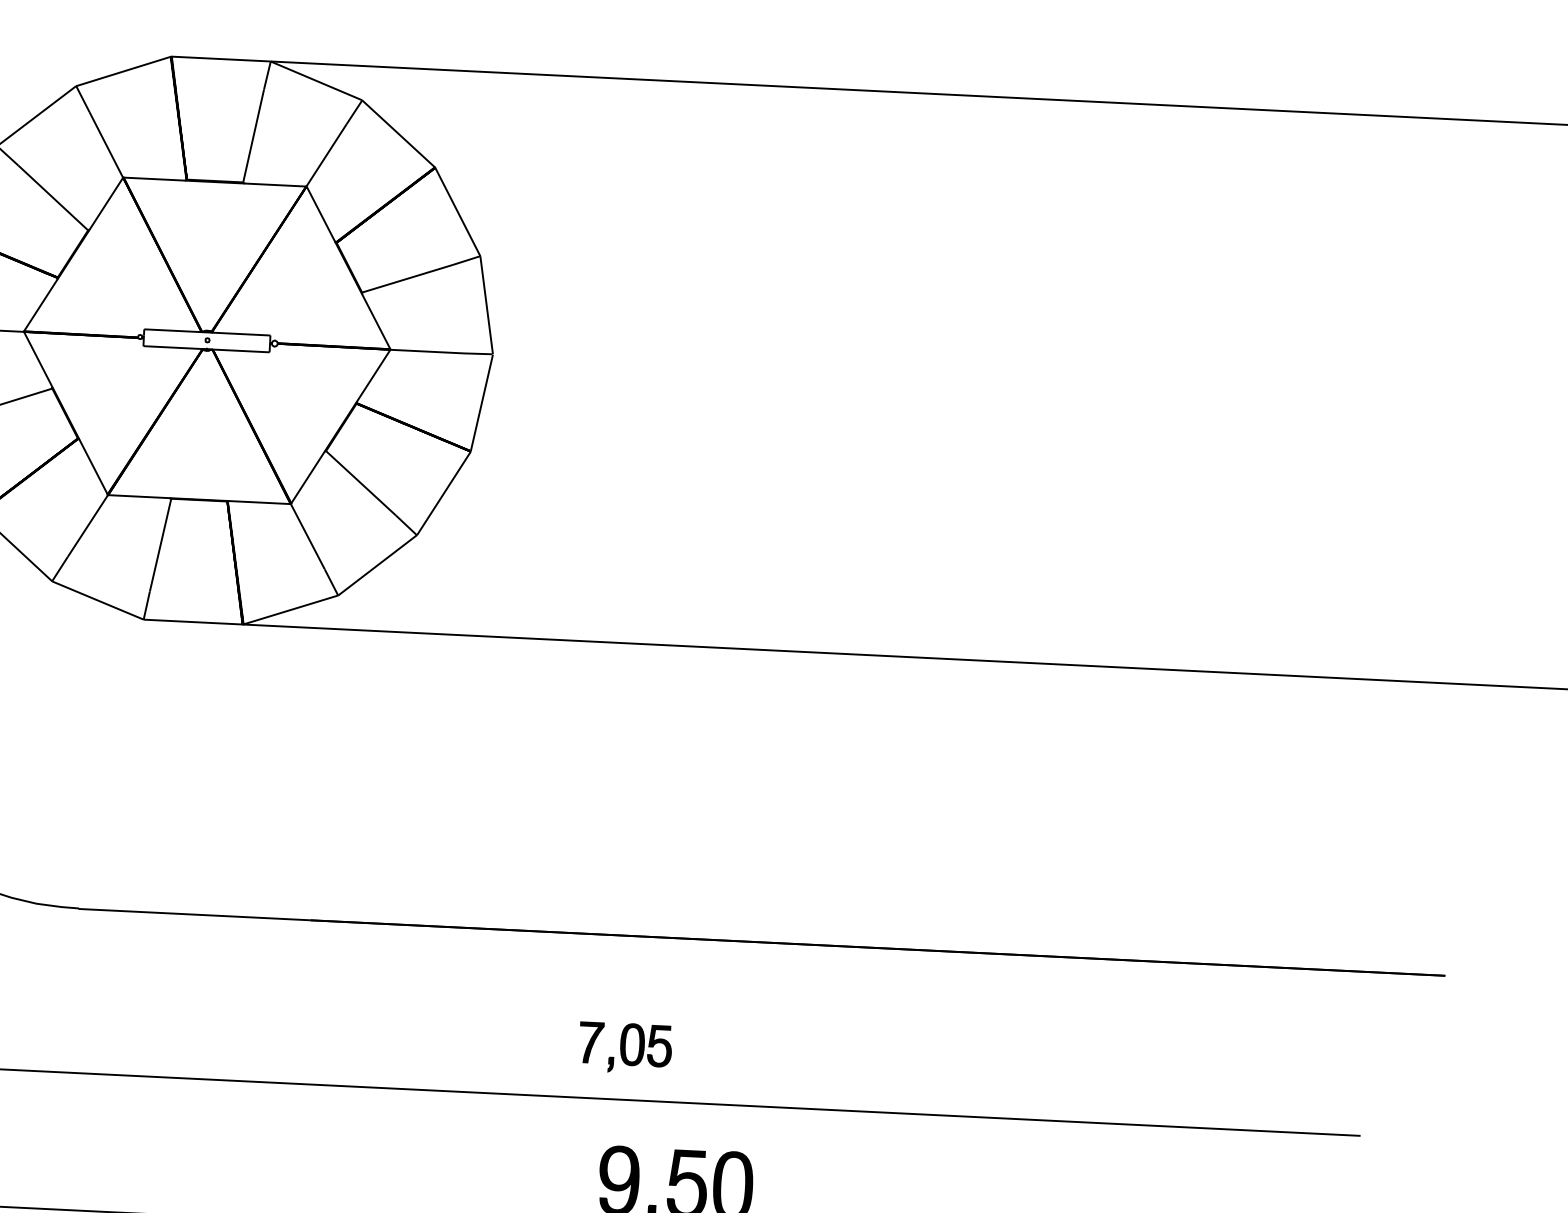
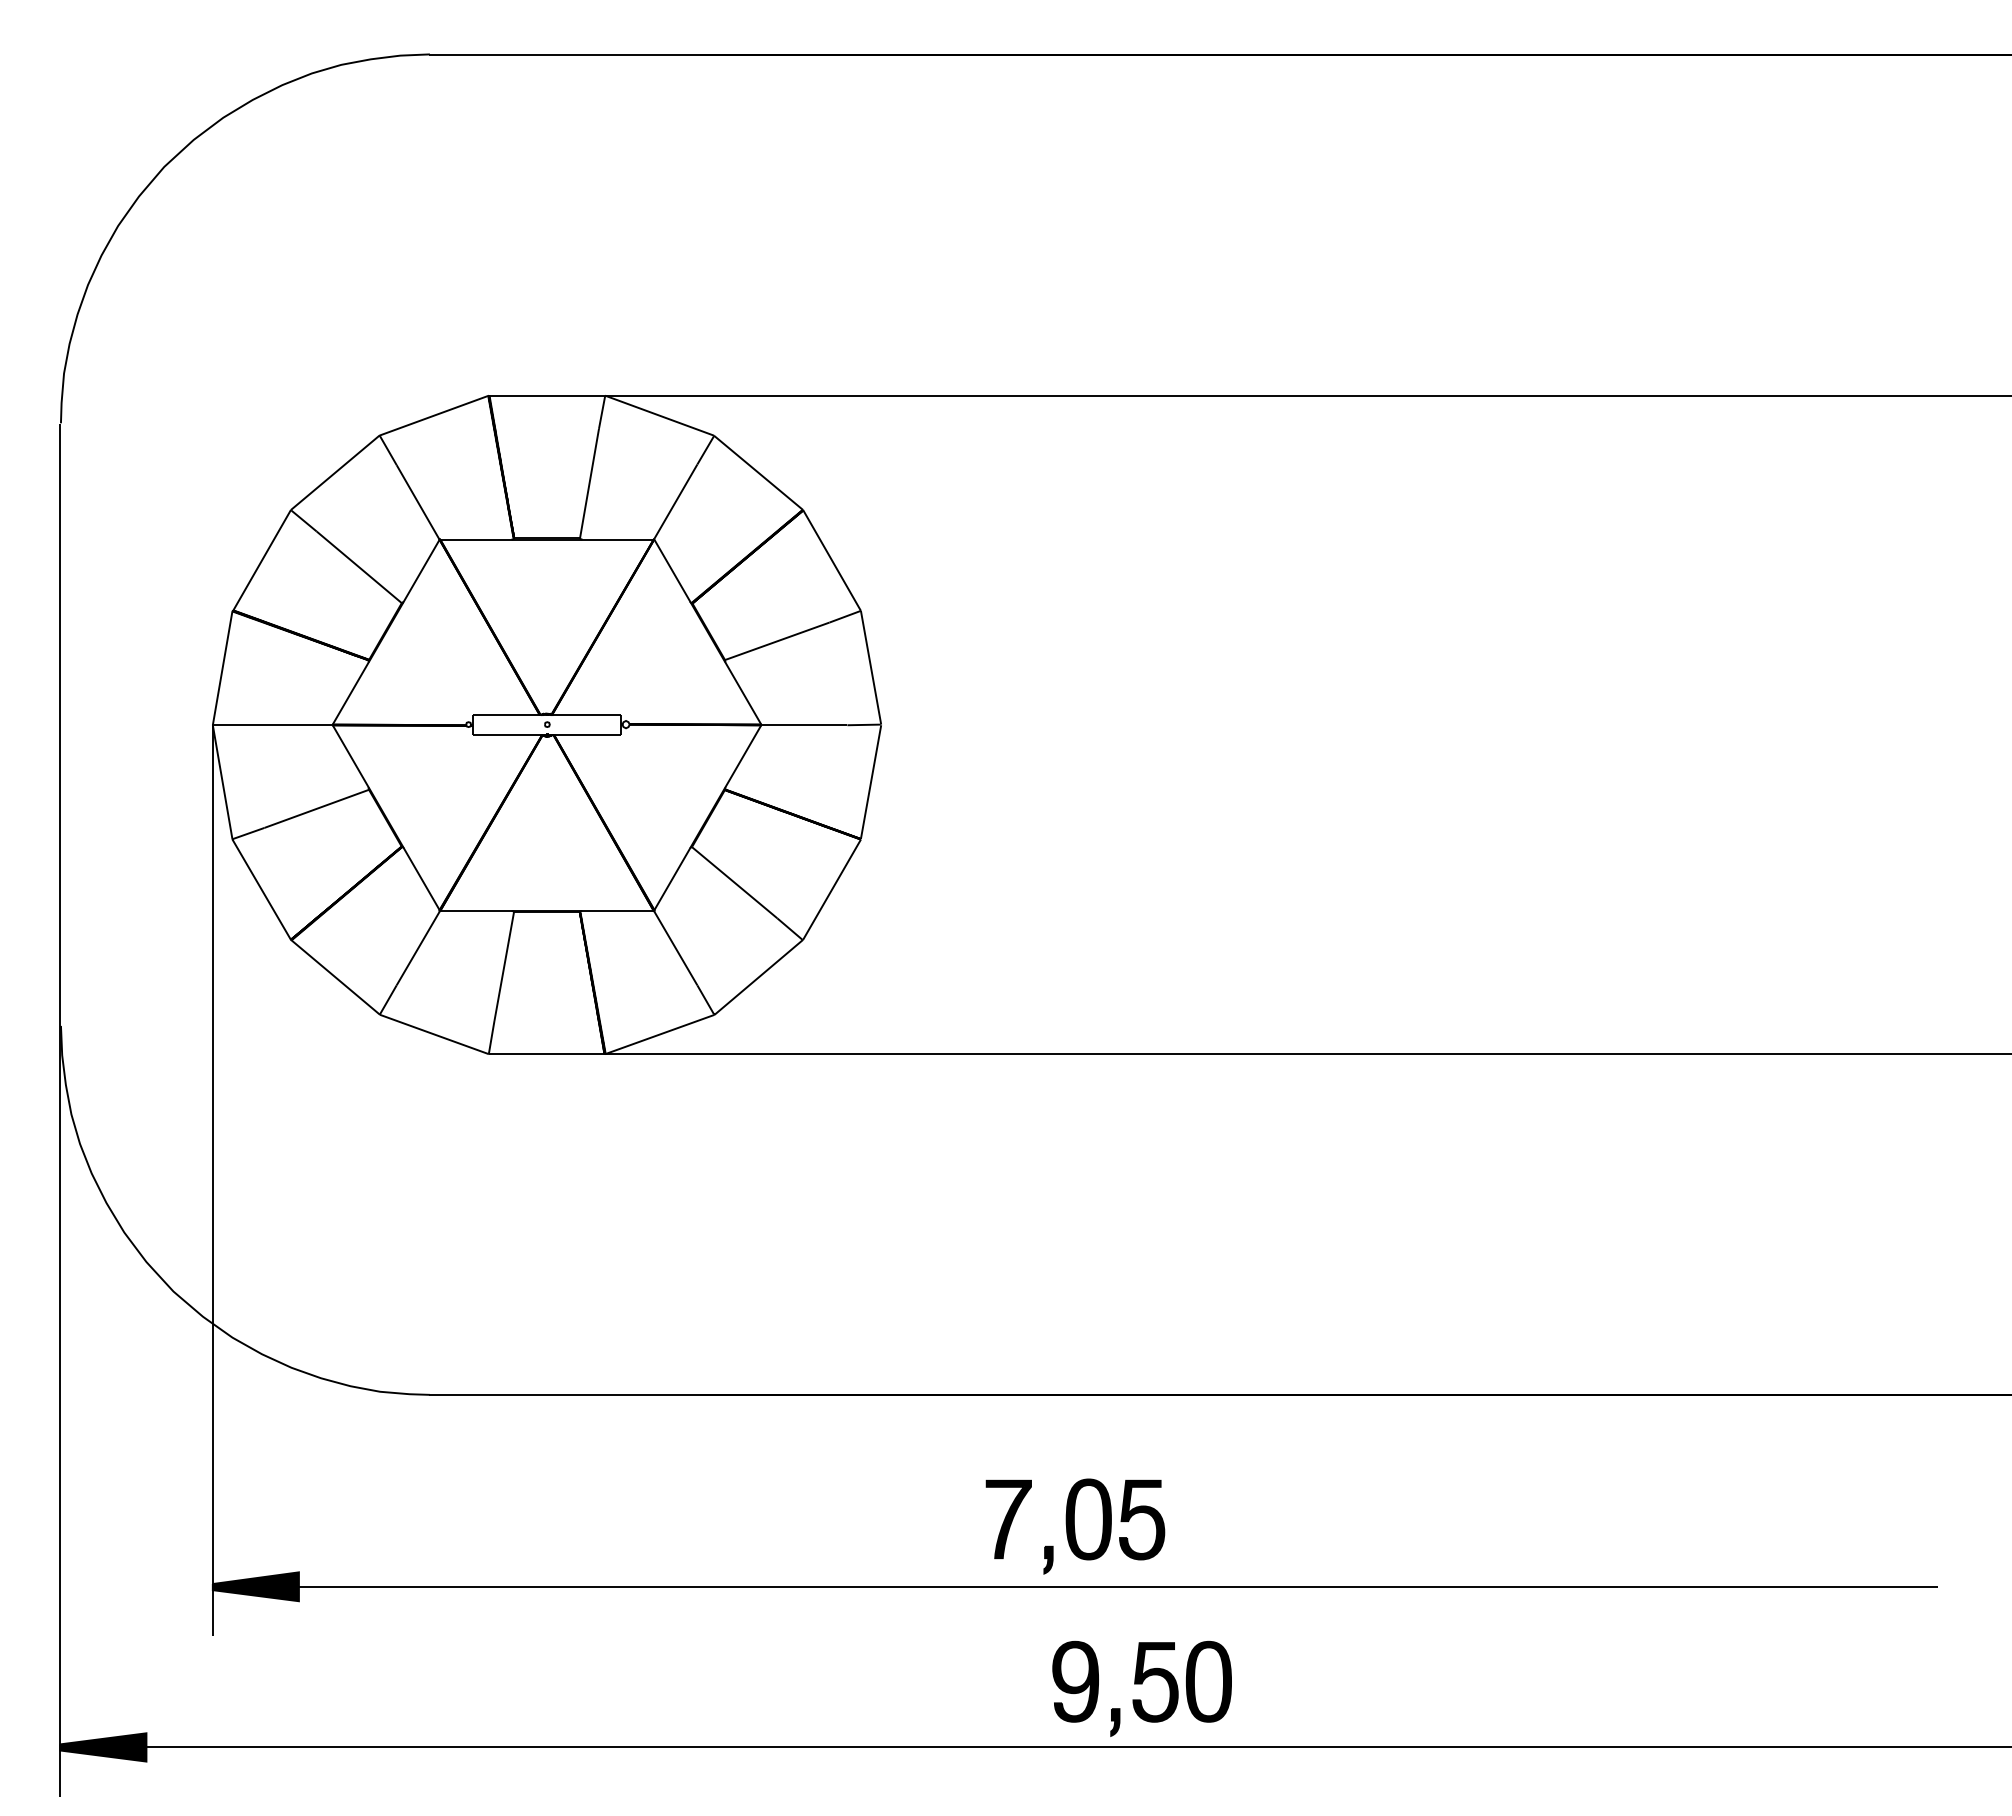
part: (625, 1048) -> (1075, 1526), size x1.67

